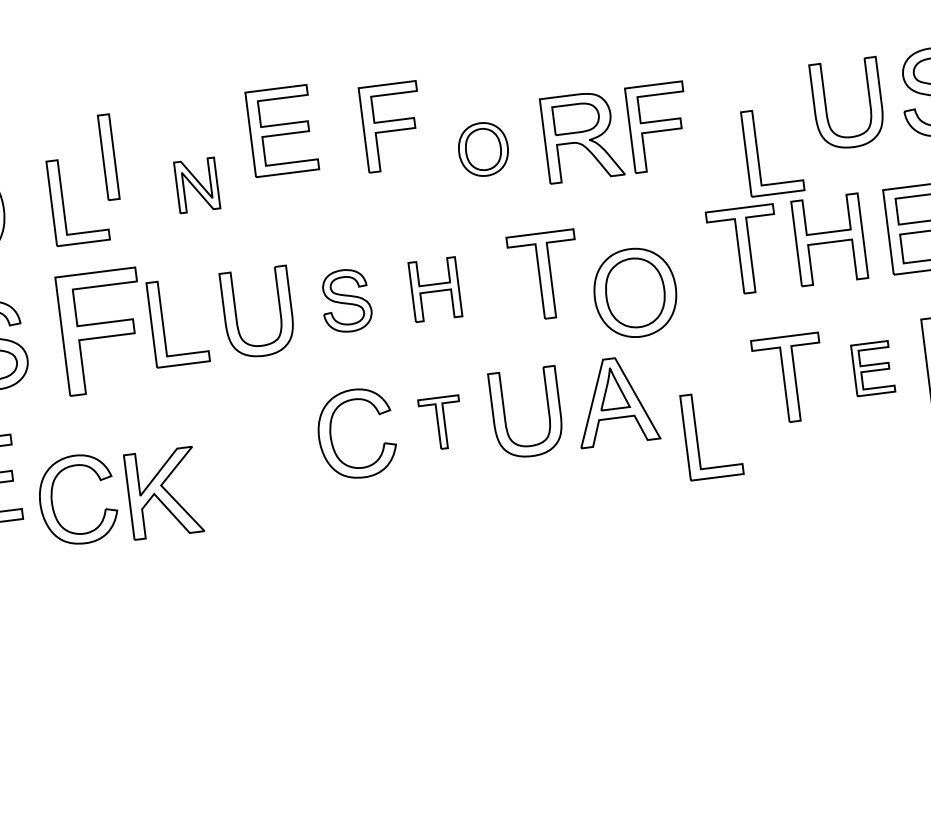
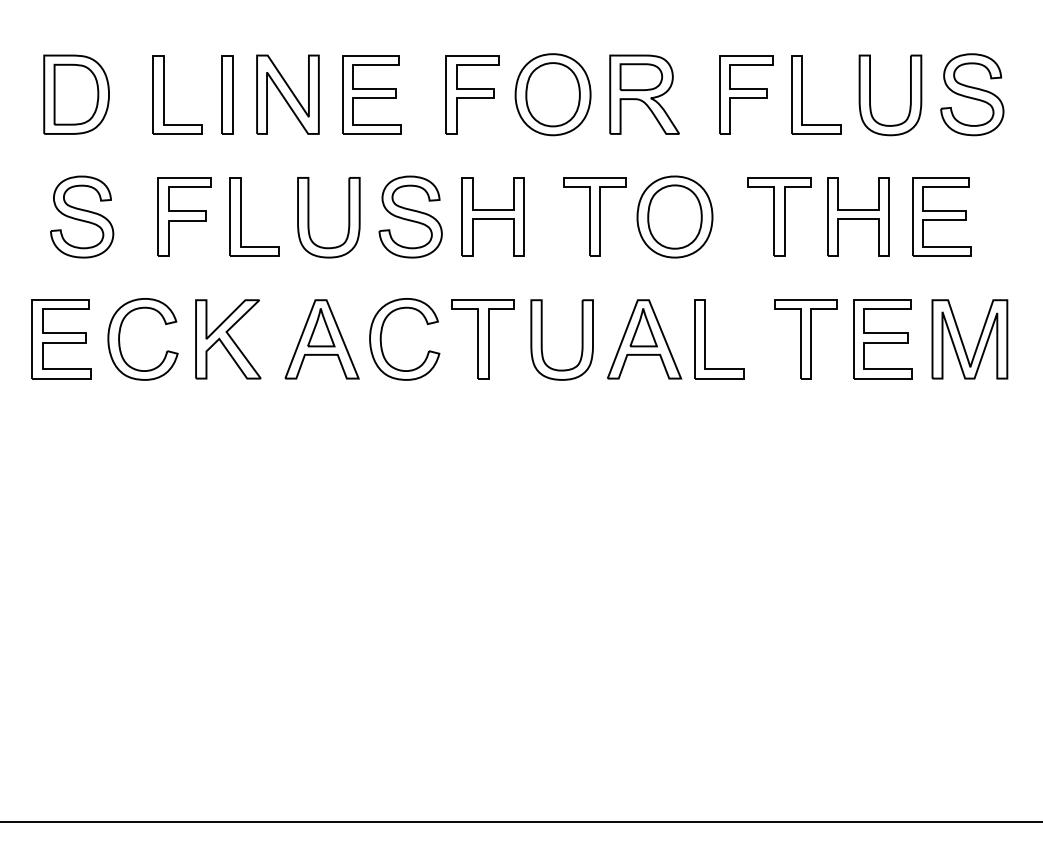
part: (392, 126) -> (472, 94), moved
part: (658, 126) -> (746, 94), moved
part: (281, 130) -> (371, 94), moved
part: (482, 149) -> (552, 94), size x1.67
part: (757, 152) -> (802, 94), moved
part: (108, 157) -> (227, 94), moved
part: (196, 185) -> (287, 94), size x1.67
part: (434, 289) -> (492, 216), size x1.43
part: (634, 292) -> (674, 216), moved
part: (346, 300) -> (410, 216), size x1.43
part: (102, 331) -> (184, 216), size x0.71
part: (872, 368) -> (882, 339), size x1.67
part: (440, 423) -> (482, 339), size x1.67
part: (696, 437) -> (705, 339), moved
part: (266, 445) -> (321, 339), added
part: (164, 493) -> (228, 339), moved
part: (53, 506) -> (120, 342), moved

